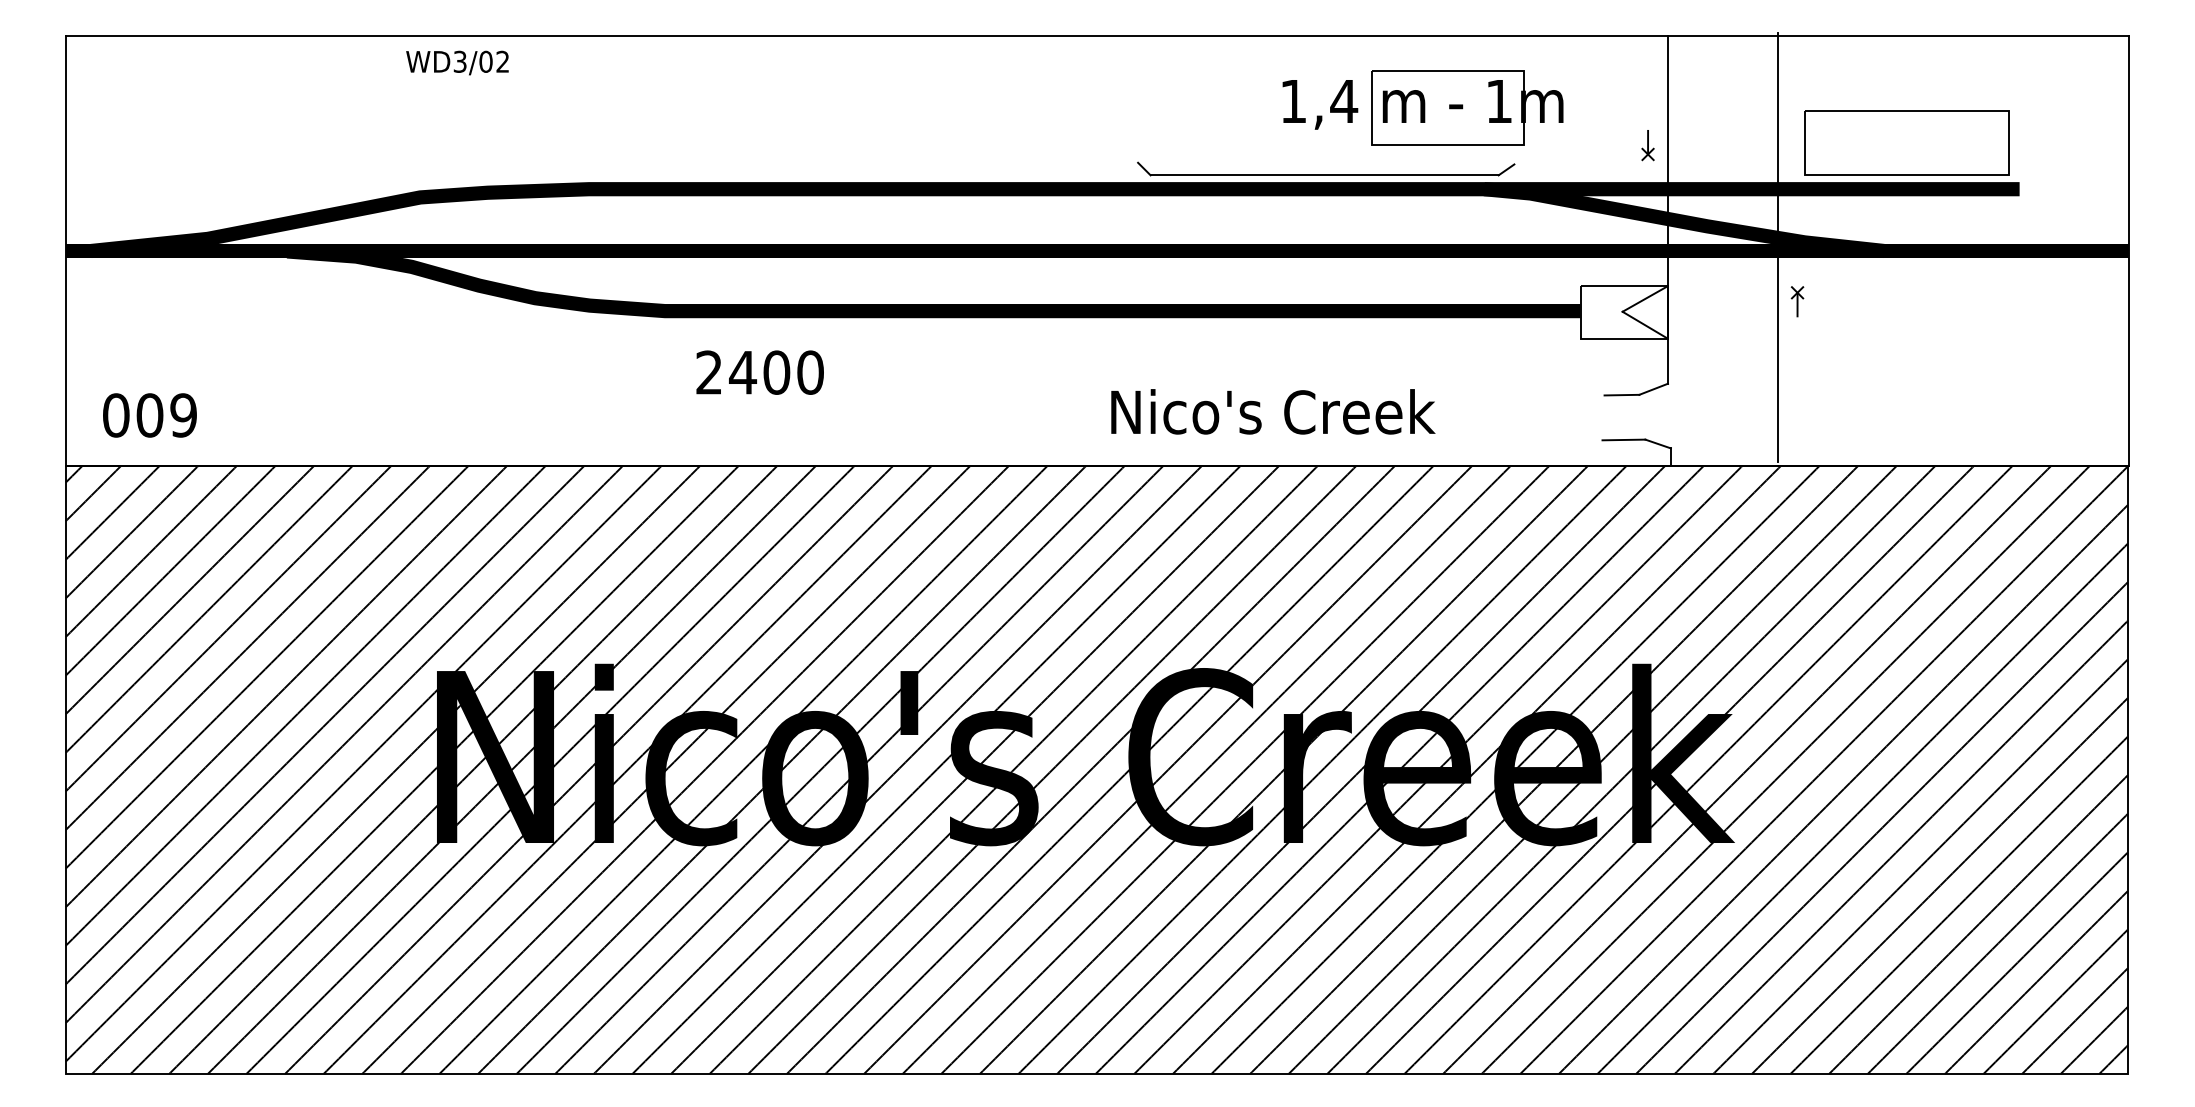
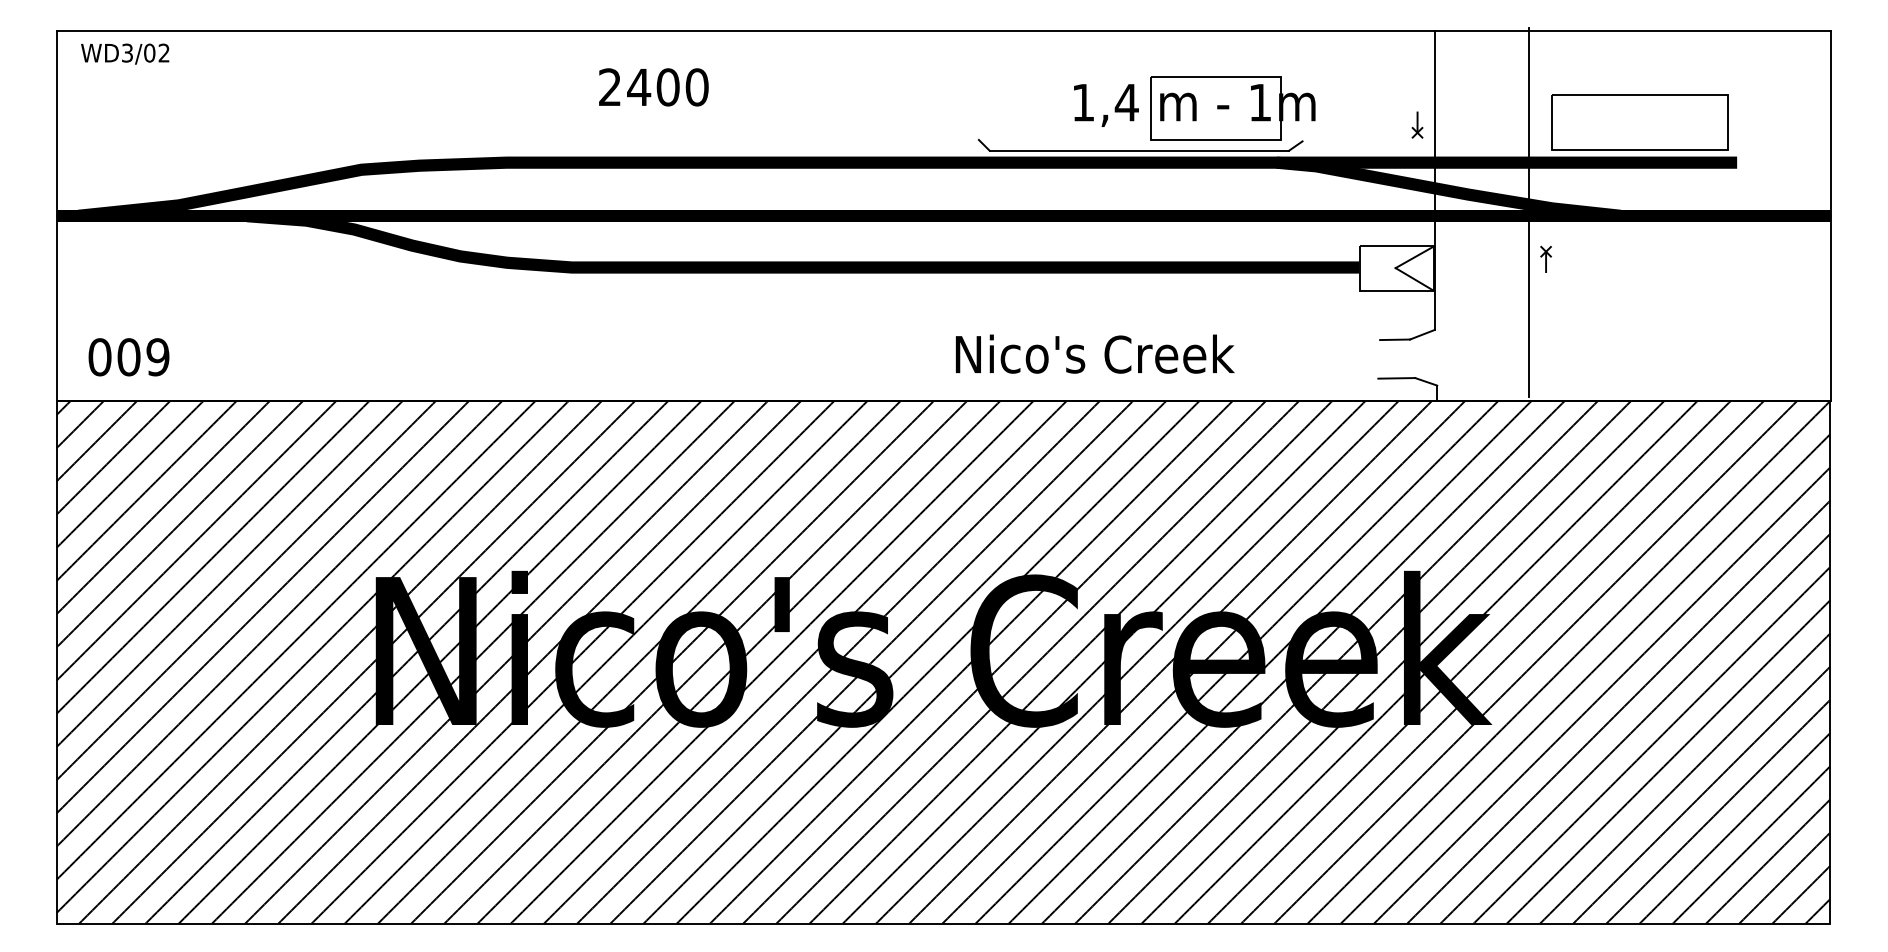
text: (457, 62) -> (125, 53), moved
part: (1422, 107) -> (1194, 107), moved
text: (759, 372) -> (653, 87), moved

